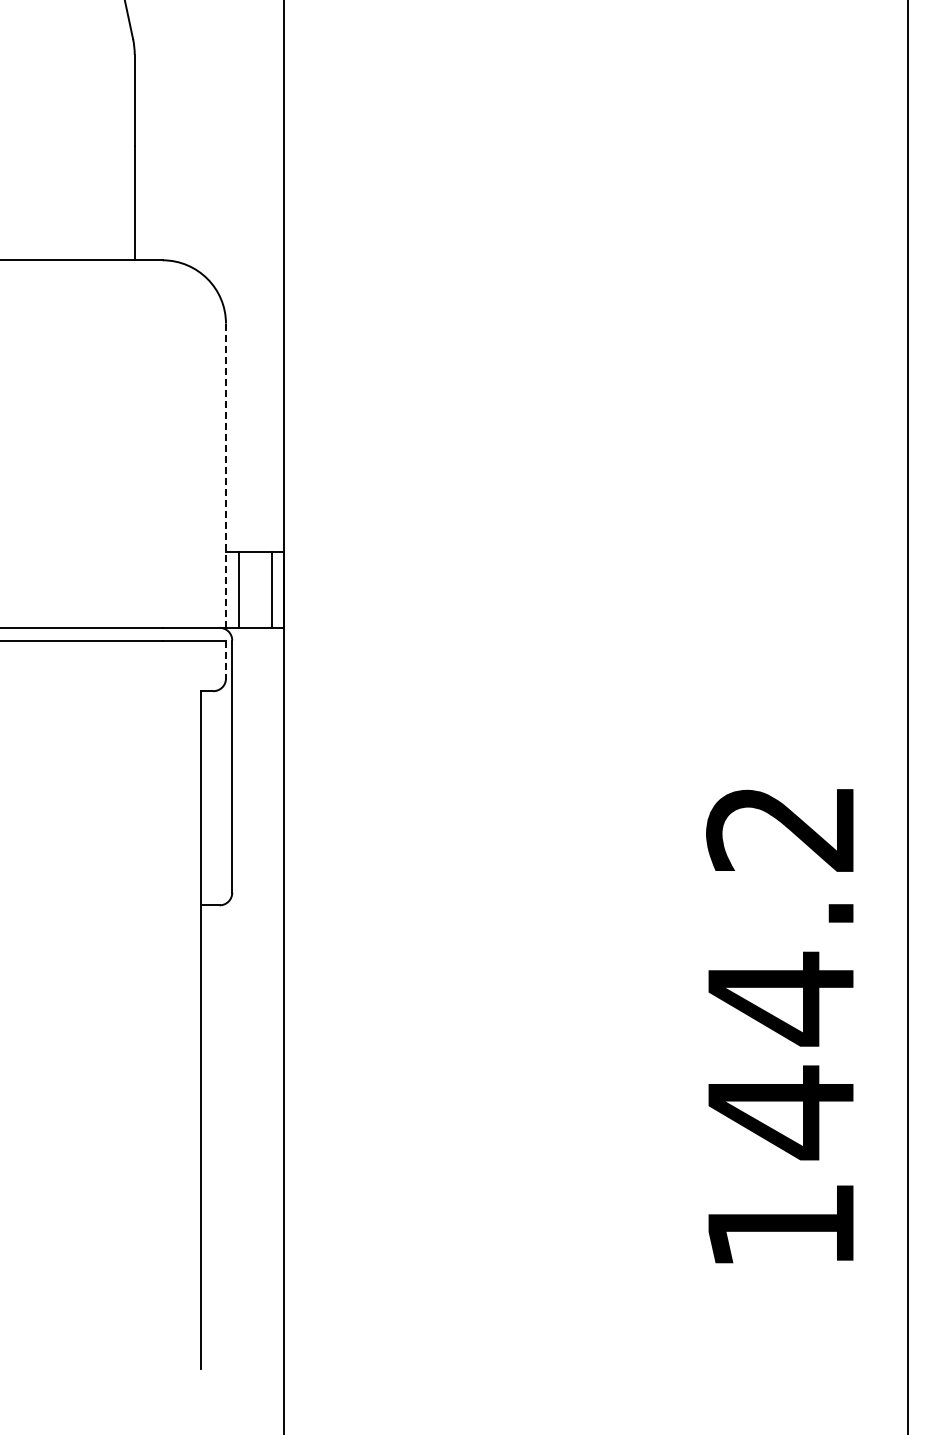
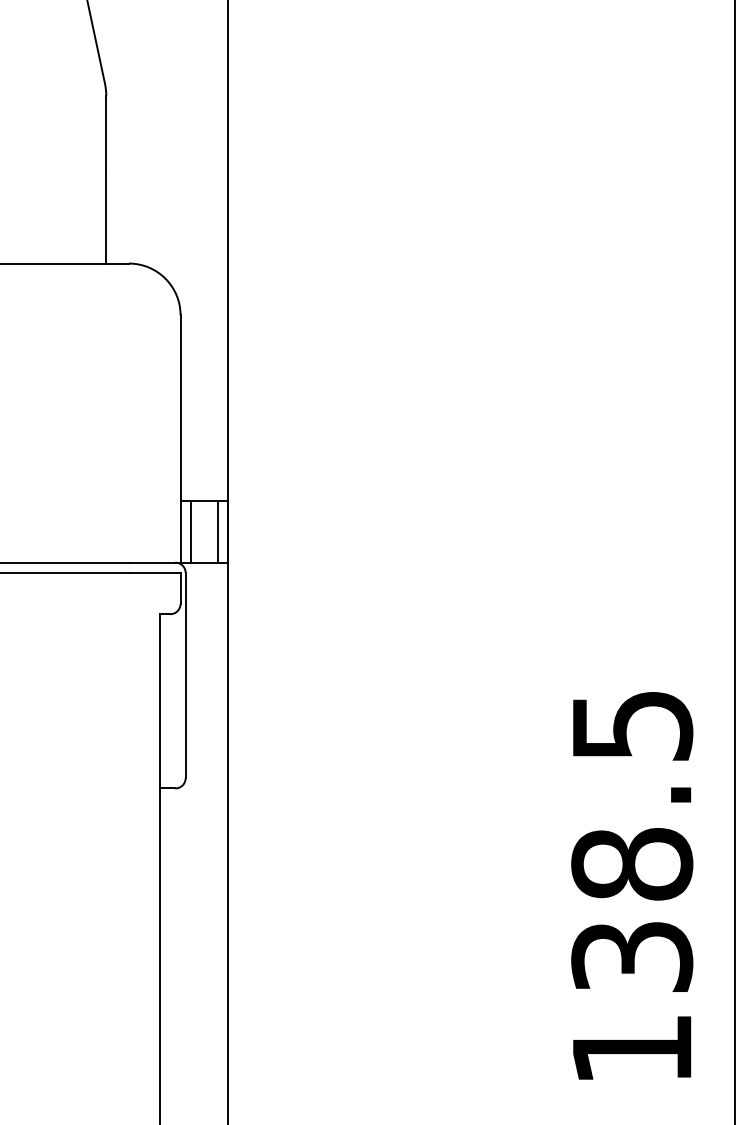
line: (226, 475) -> (180, 438), dashed -> solid
line: (226, 660) -> (180, 589), dashed -> solid
text: (781, 973) -> (632, 843), 144.2 -> 138.5

